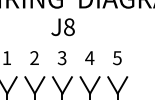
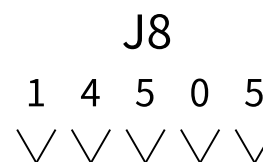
text: (34, 57) -> (90, 91), 2 -> 4
text: (62, 57) -> (145, 91), 3 -> 5
text: (89, 58) -> (198, 93), 4 -> 0

